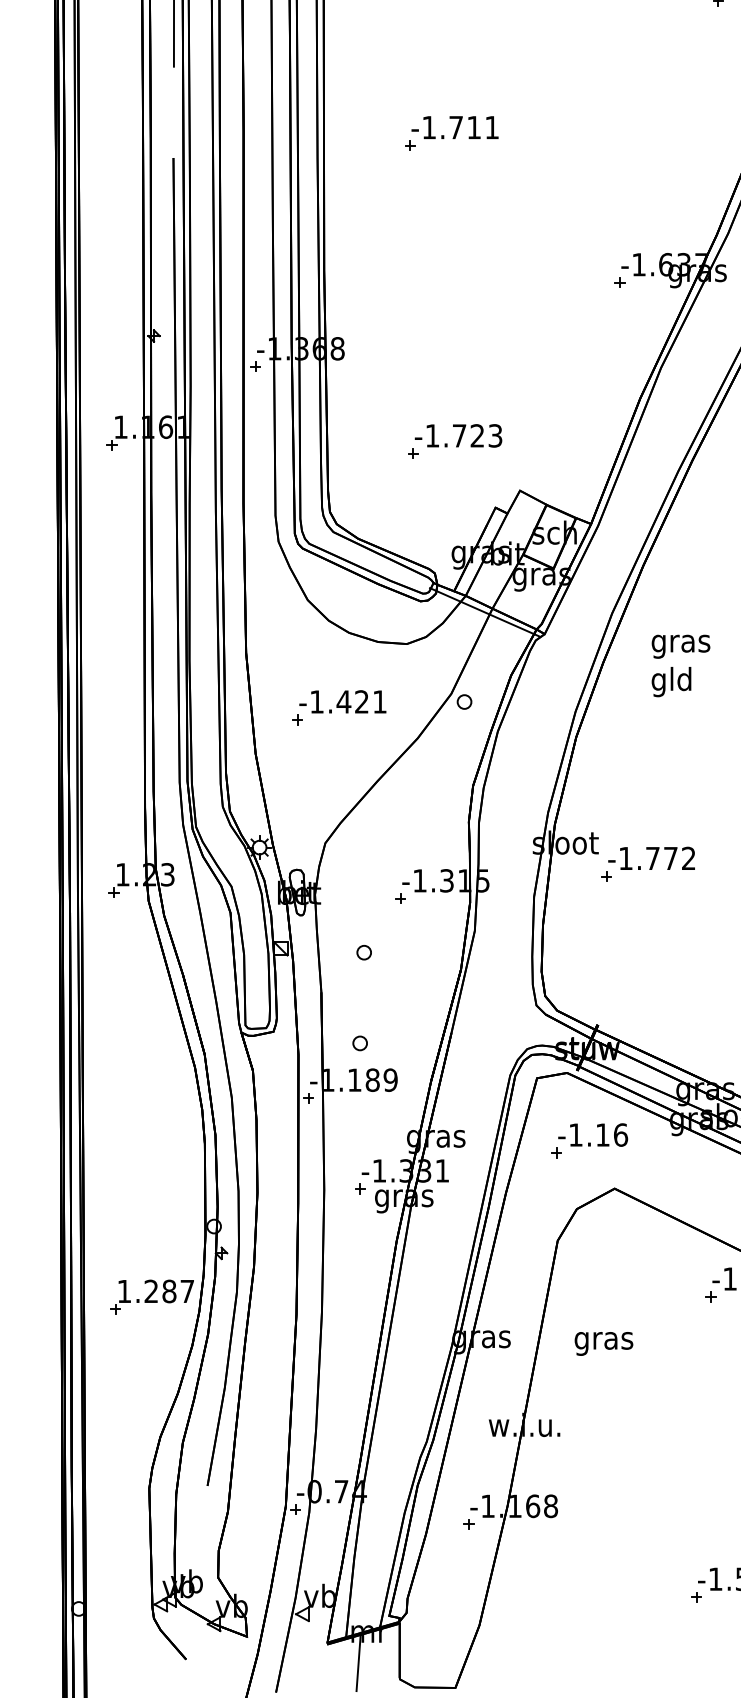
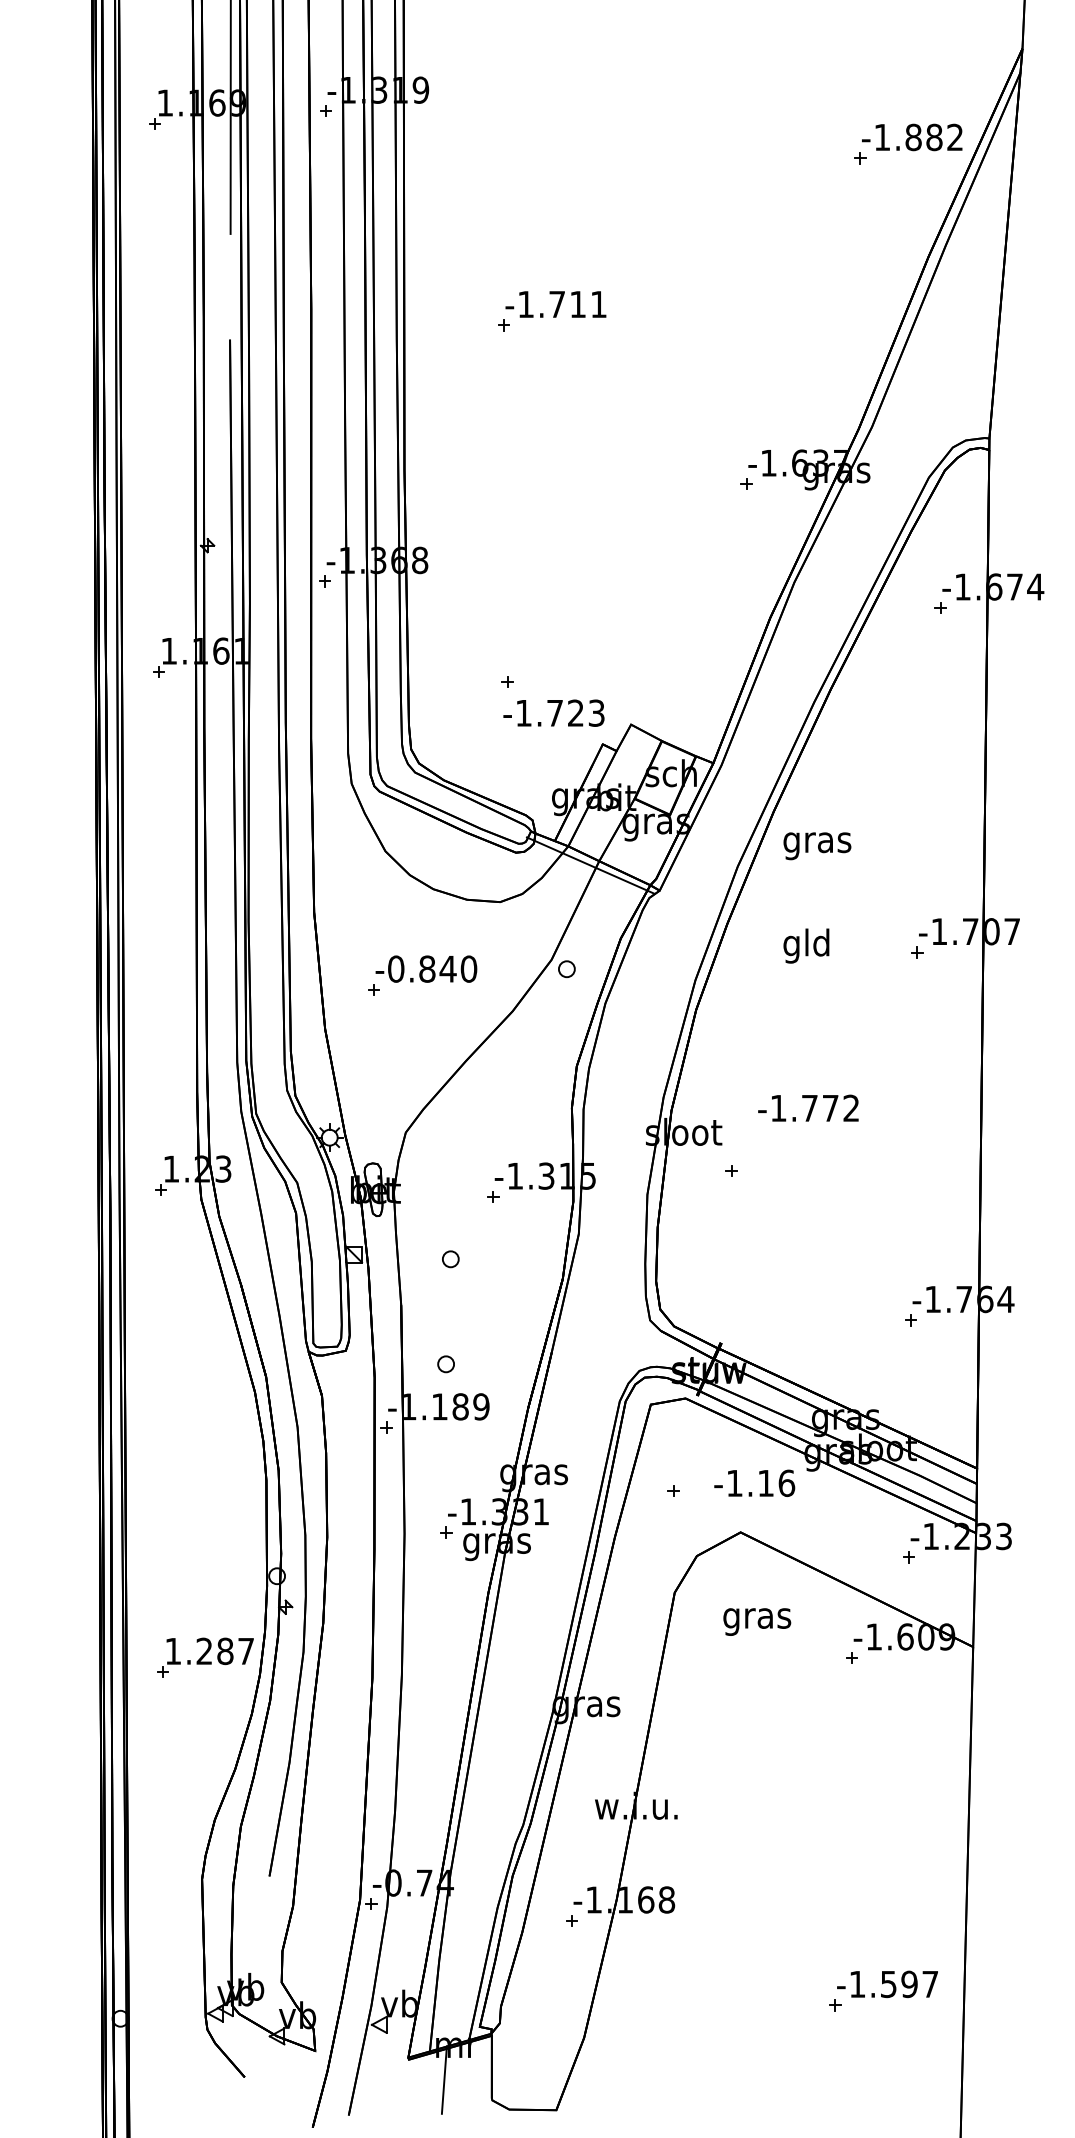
text: (458, 435) -> (553, 712), moved
text: (681, 646) -> (817, 846), moved
text: (348, 701) -> (432, 968), -1.421 -> -0.840
text: (651, 857) -> (808, 1107), moved
text: (592, 1134) -> (754, 1482), moved
text: (604, 1343) -> (757, 1621), moved

